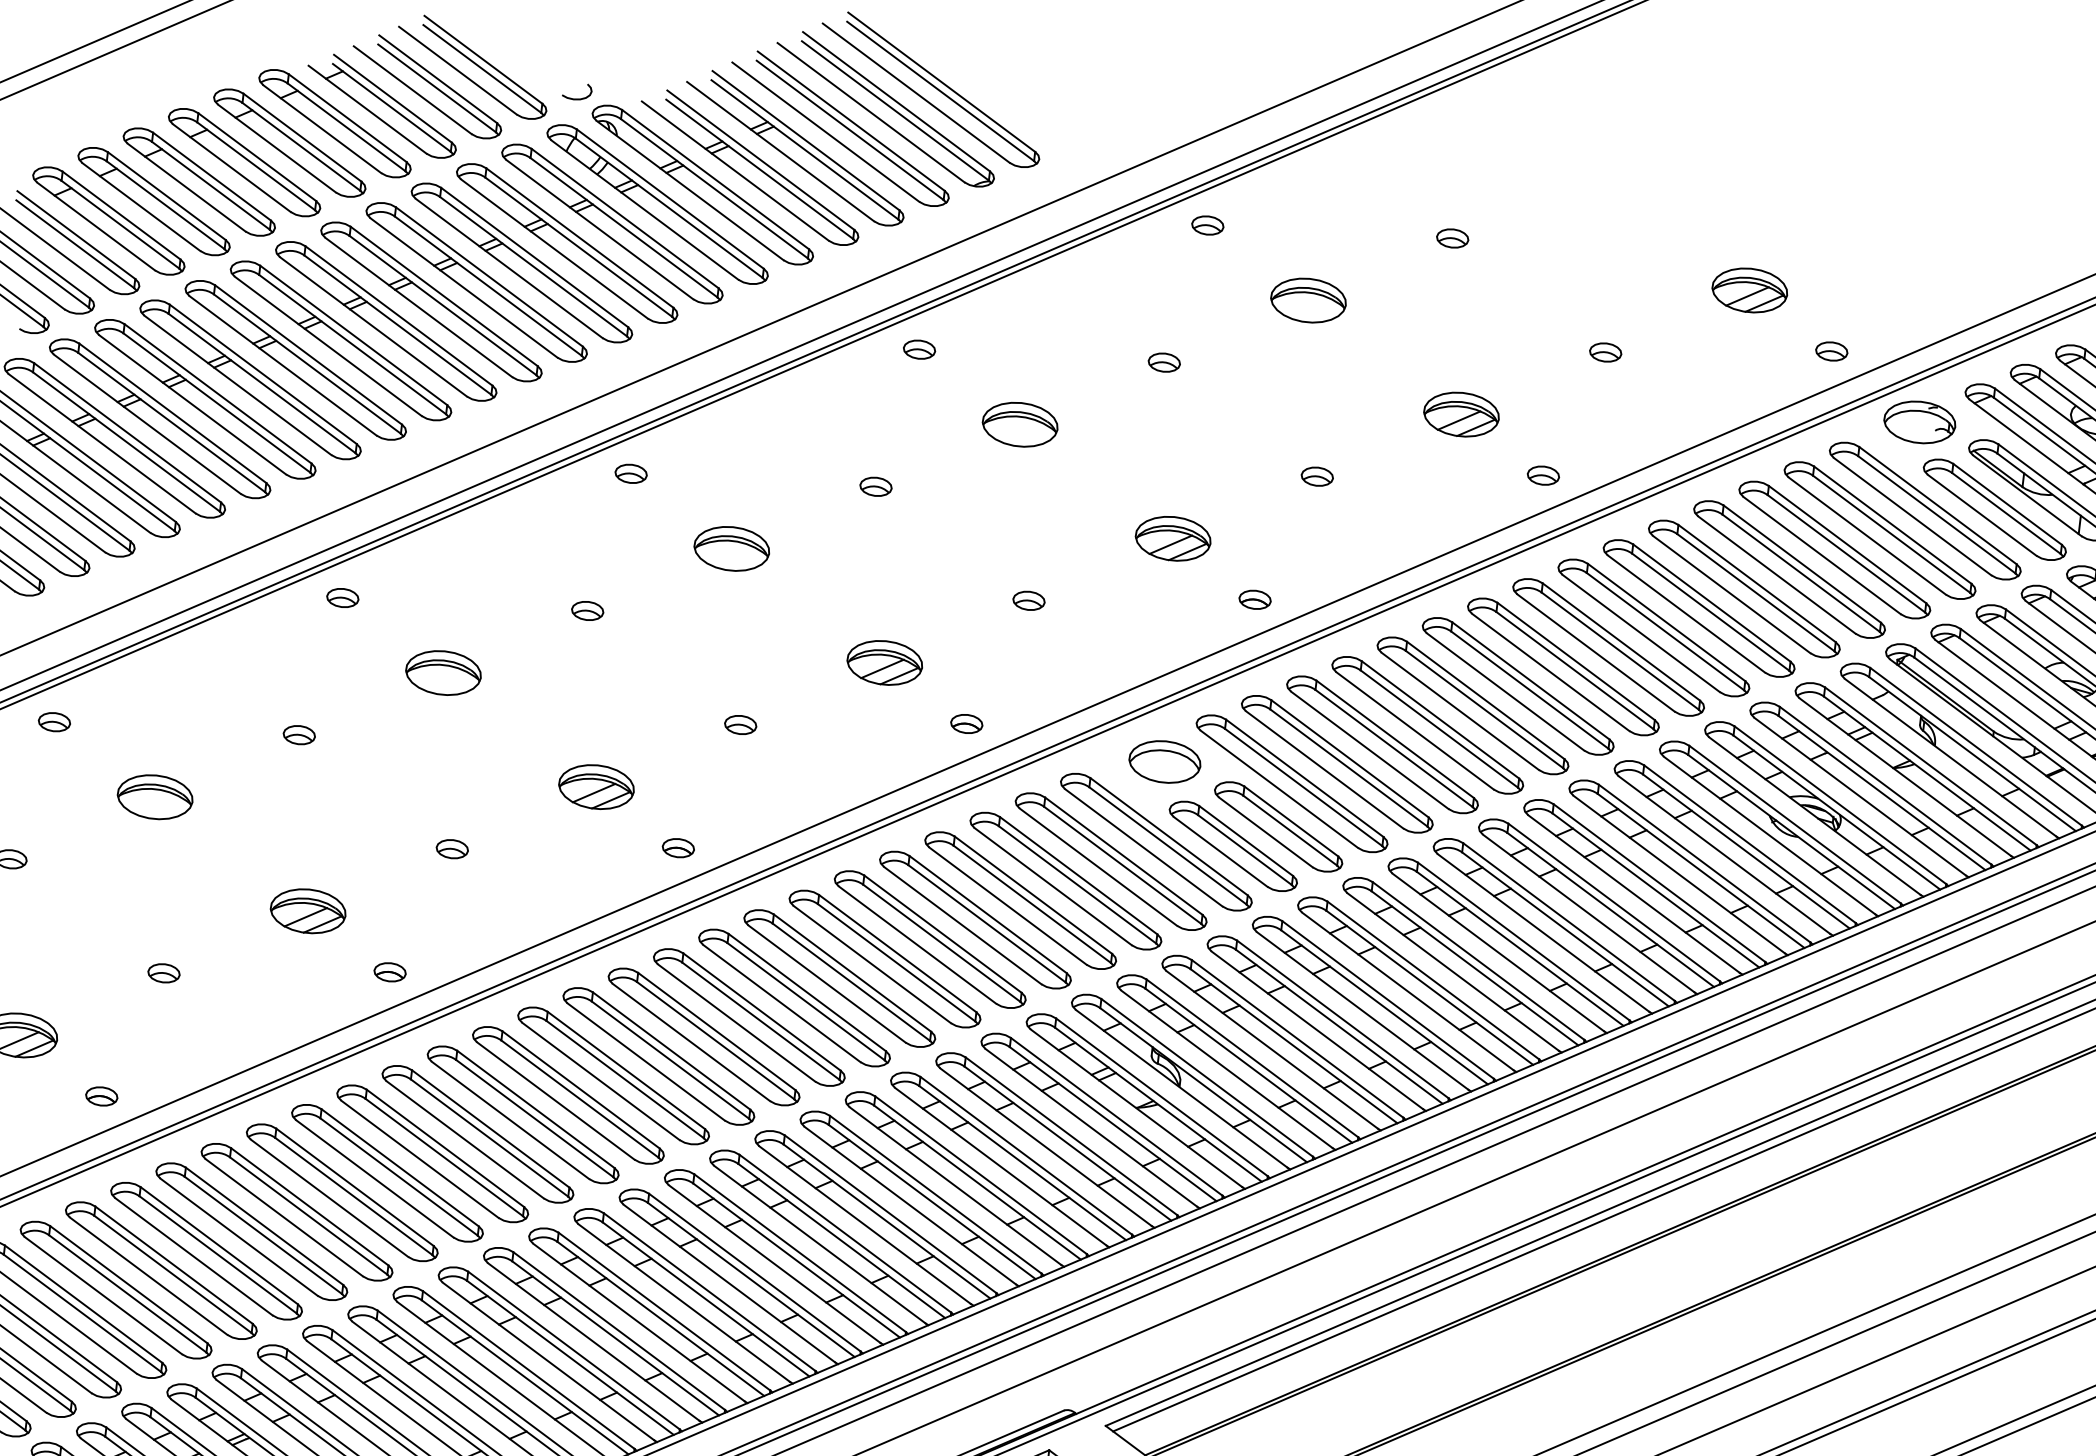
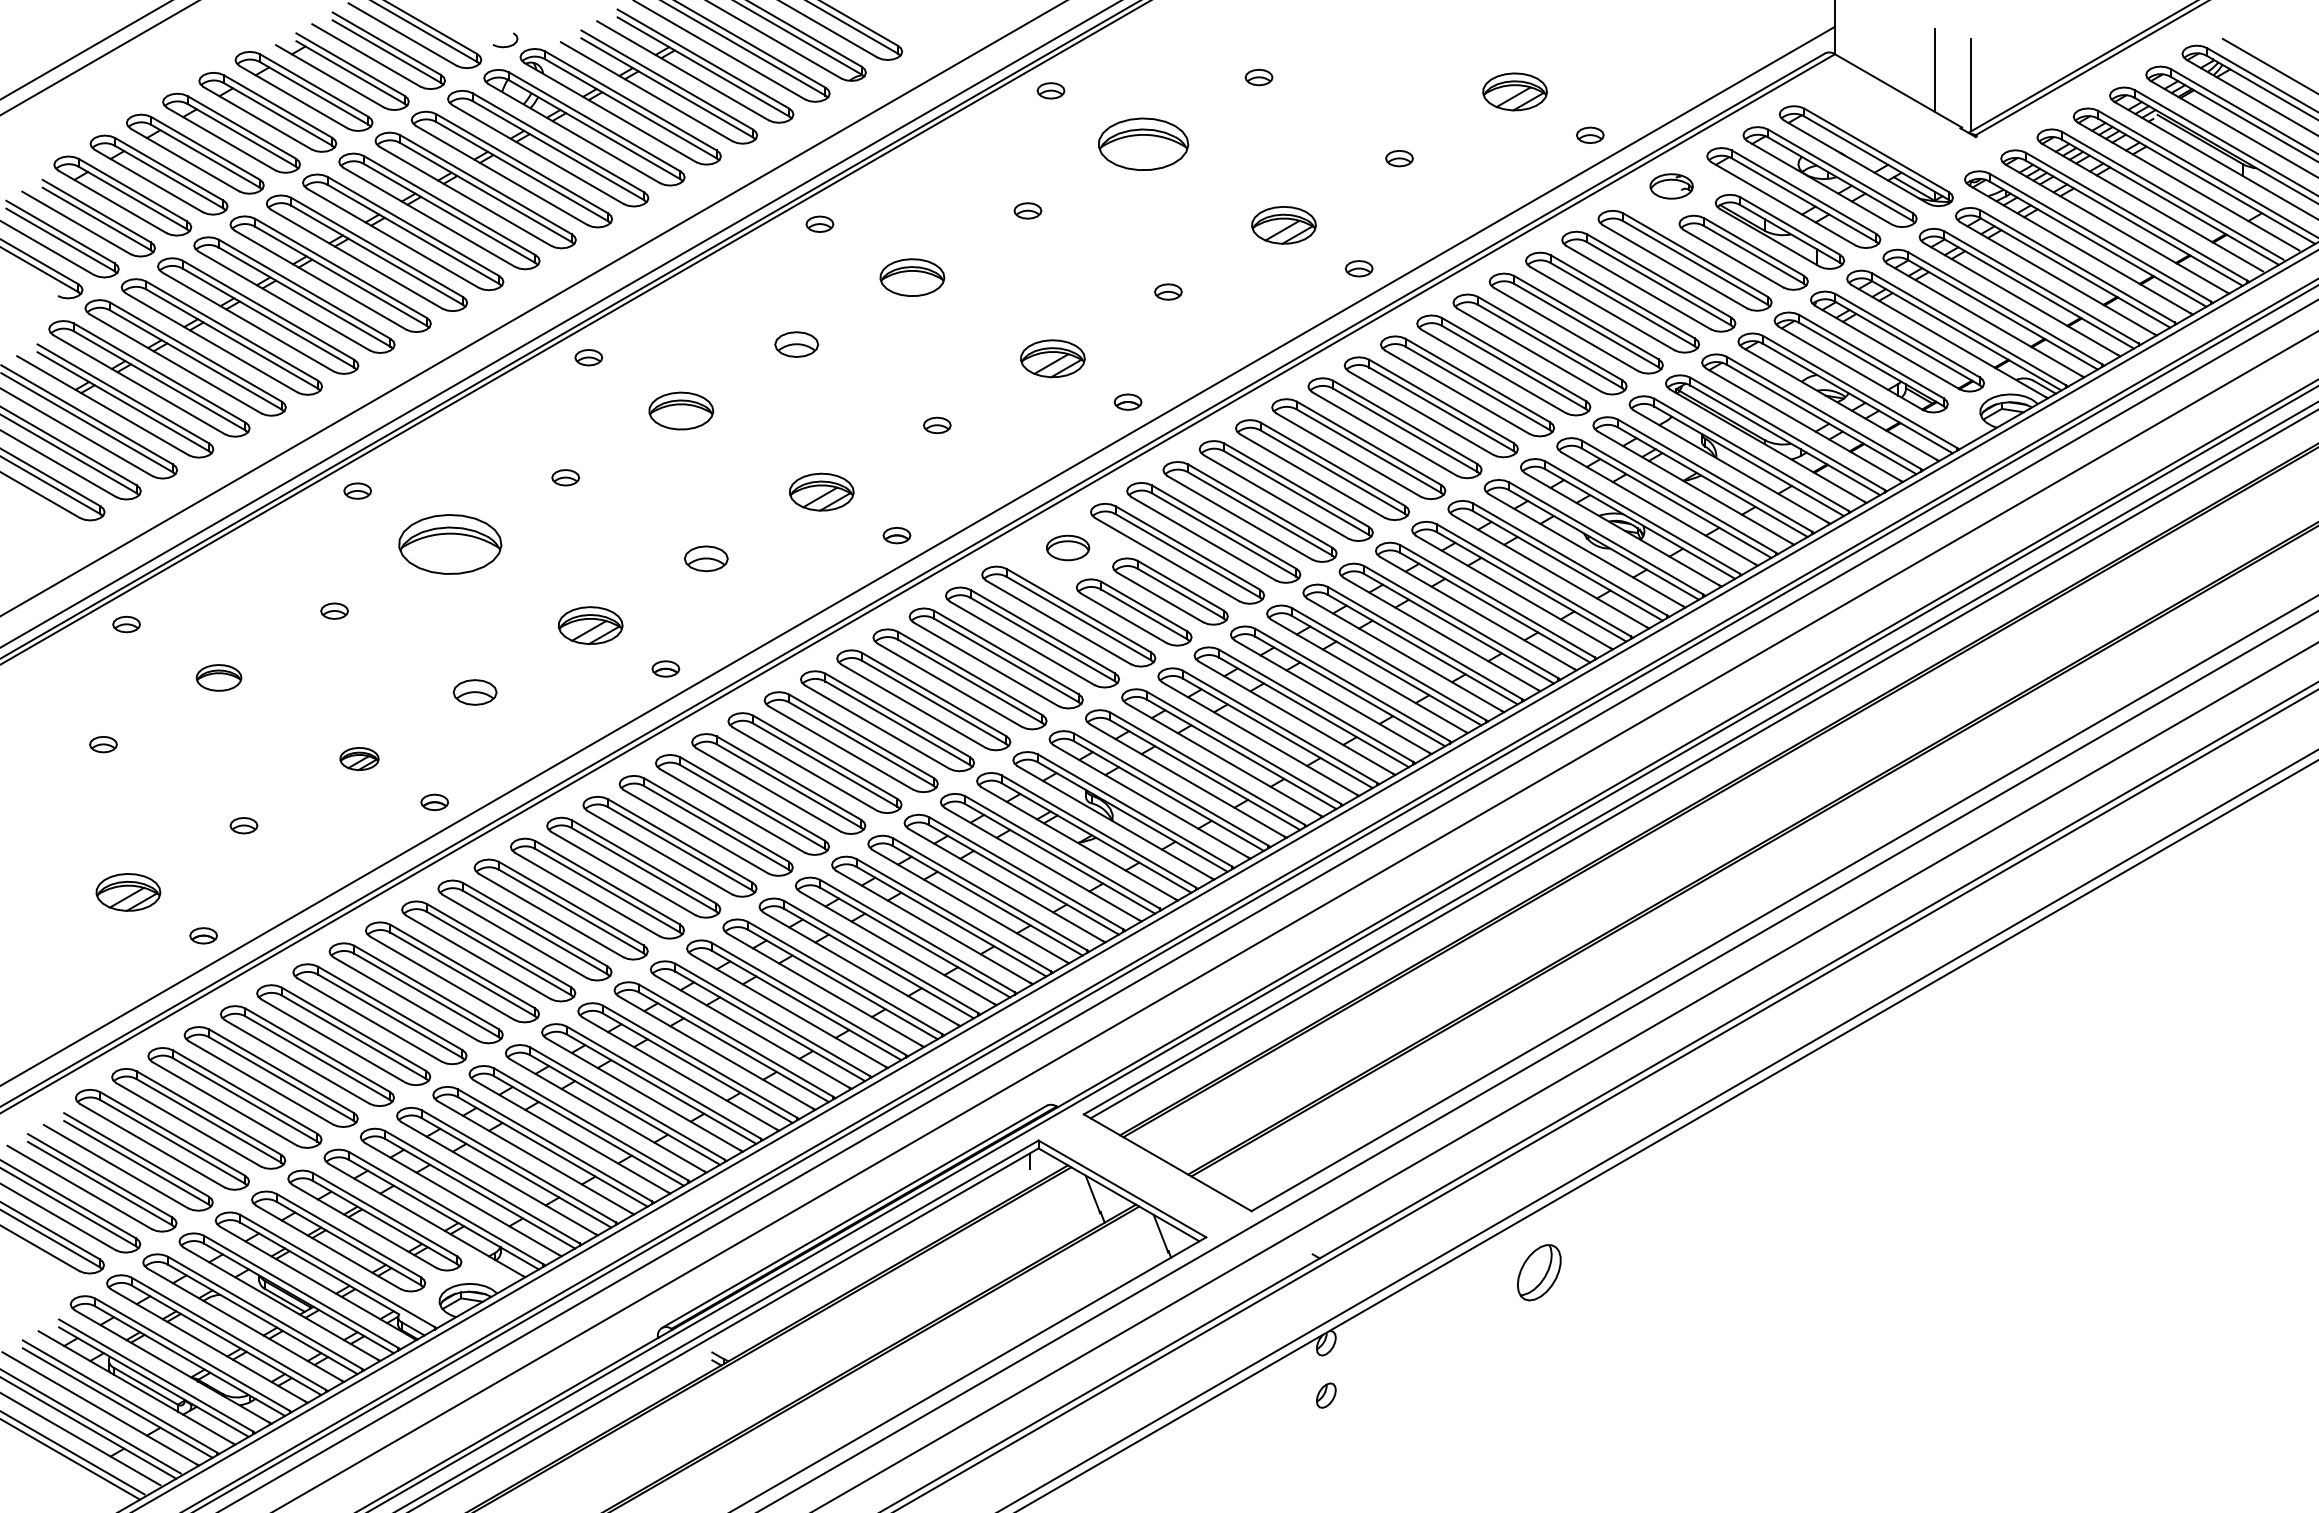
part: (1308, 299) -> (1143, 143), size x1.4
part: (1919, 422) -> (1671, 186), size x0.7
part: (875, 485) -> (796, 343), size x1.6
part: (442, 672) -> (449, 544), size x1.6
part: (739, 724) -> (705, 558), size x1.6
part: (1164, 761) -> (1067, 547), size x0.7
part: (154, 796) -> (218, 677), size x0.7
part: (451, 848) -> (474, 691), size x1.6
part: (308, 910) -> (359, 758), size x0.6

